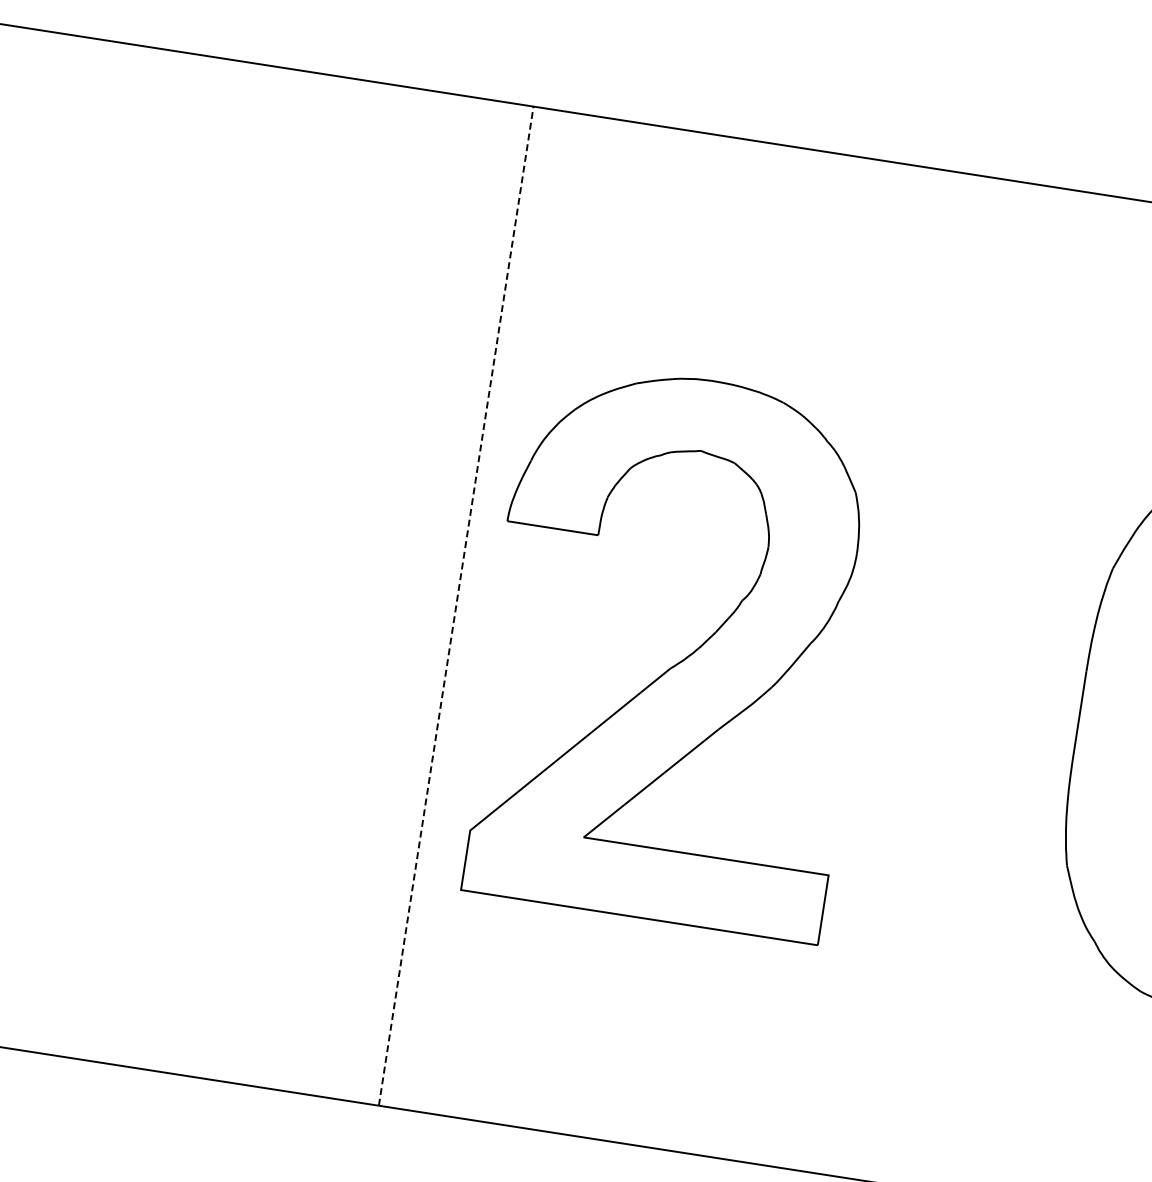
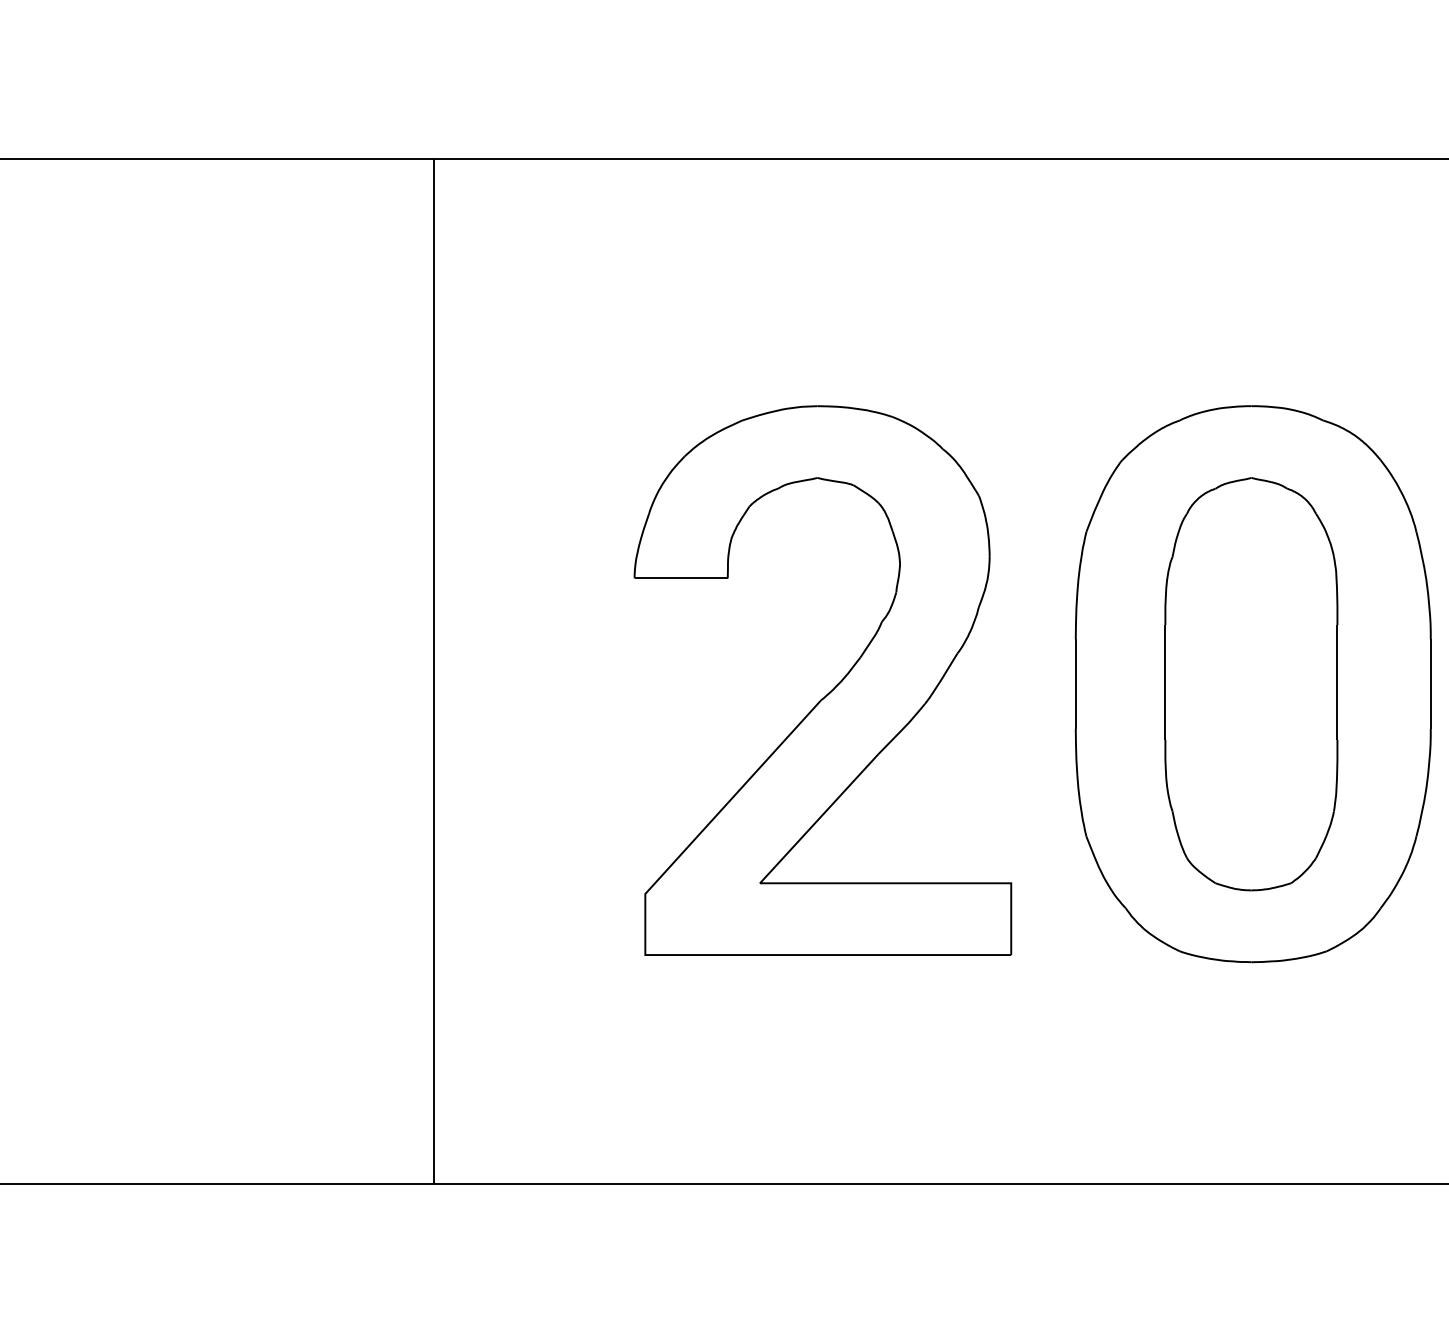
line: (456, 605) -> (434, 670), dashed -> solid
part: (681, 660) -> (830, 690), moved

